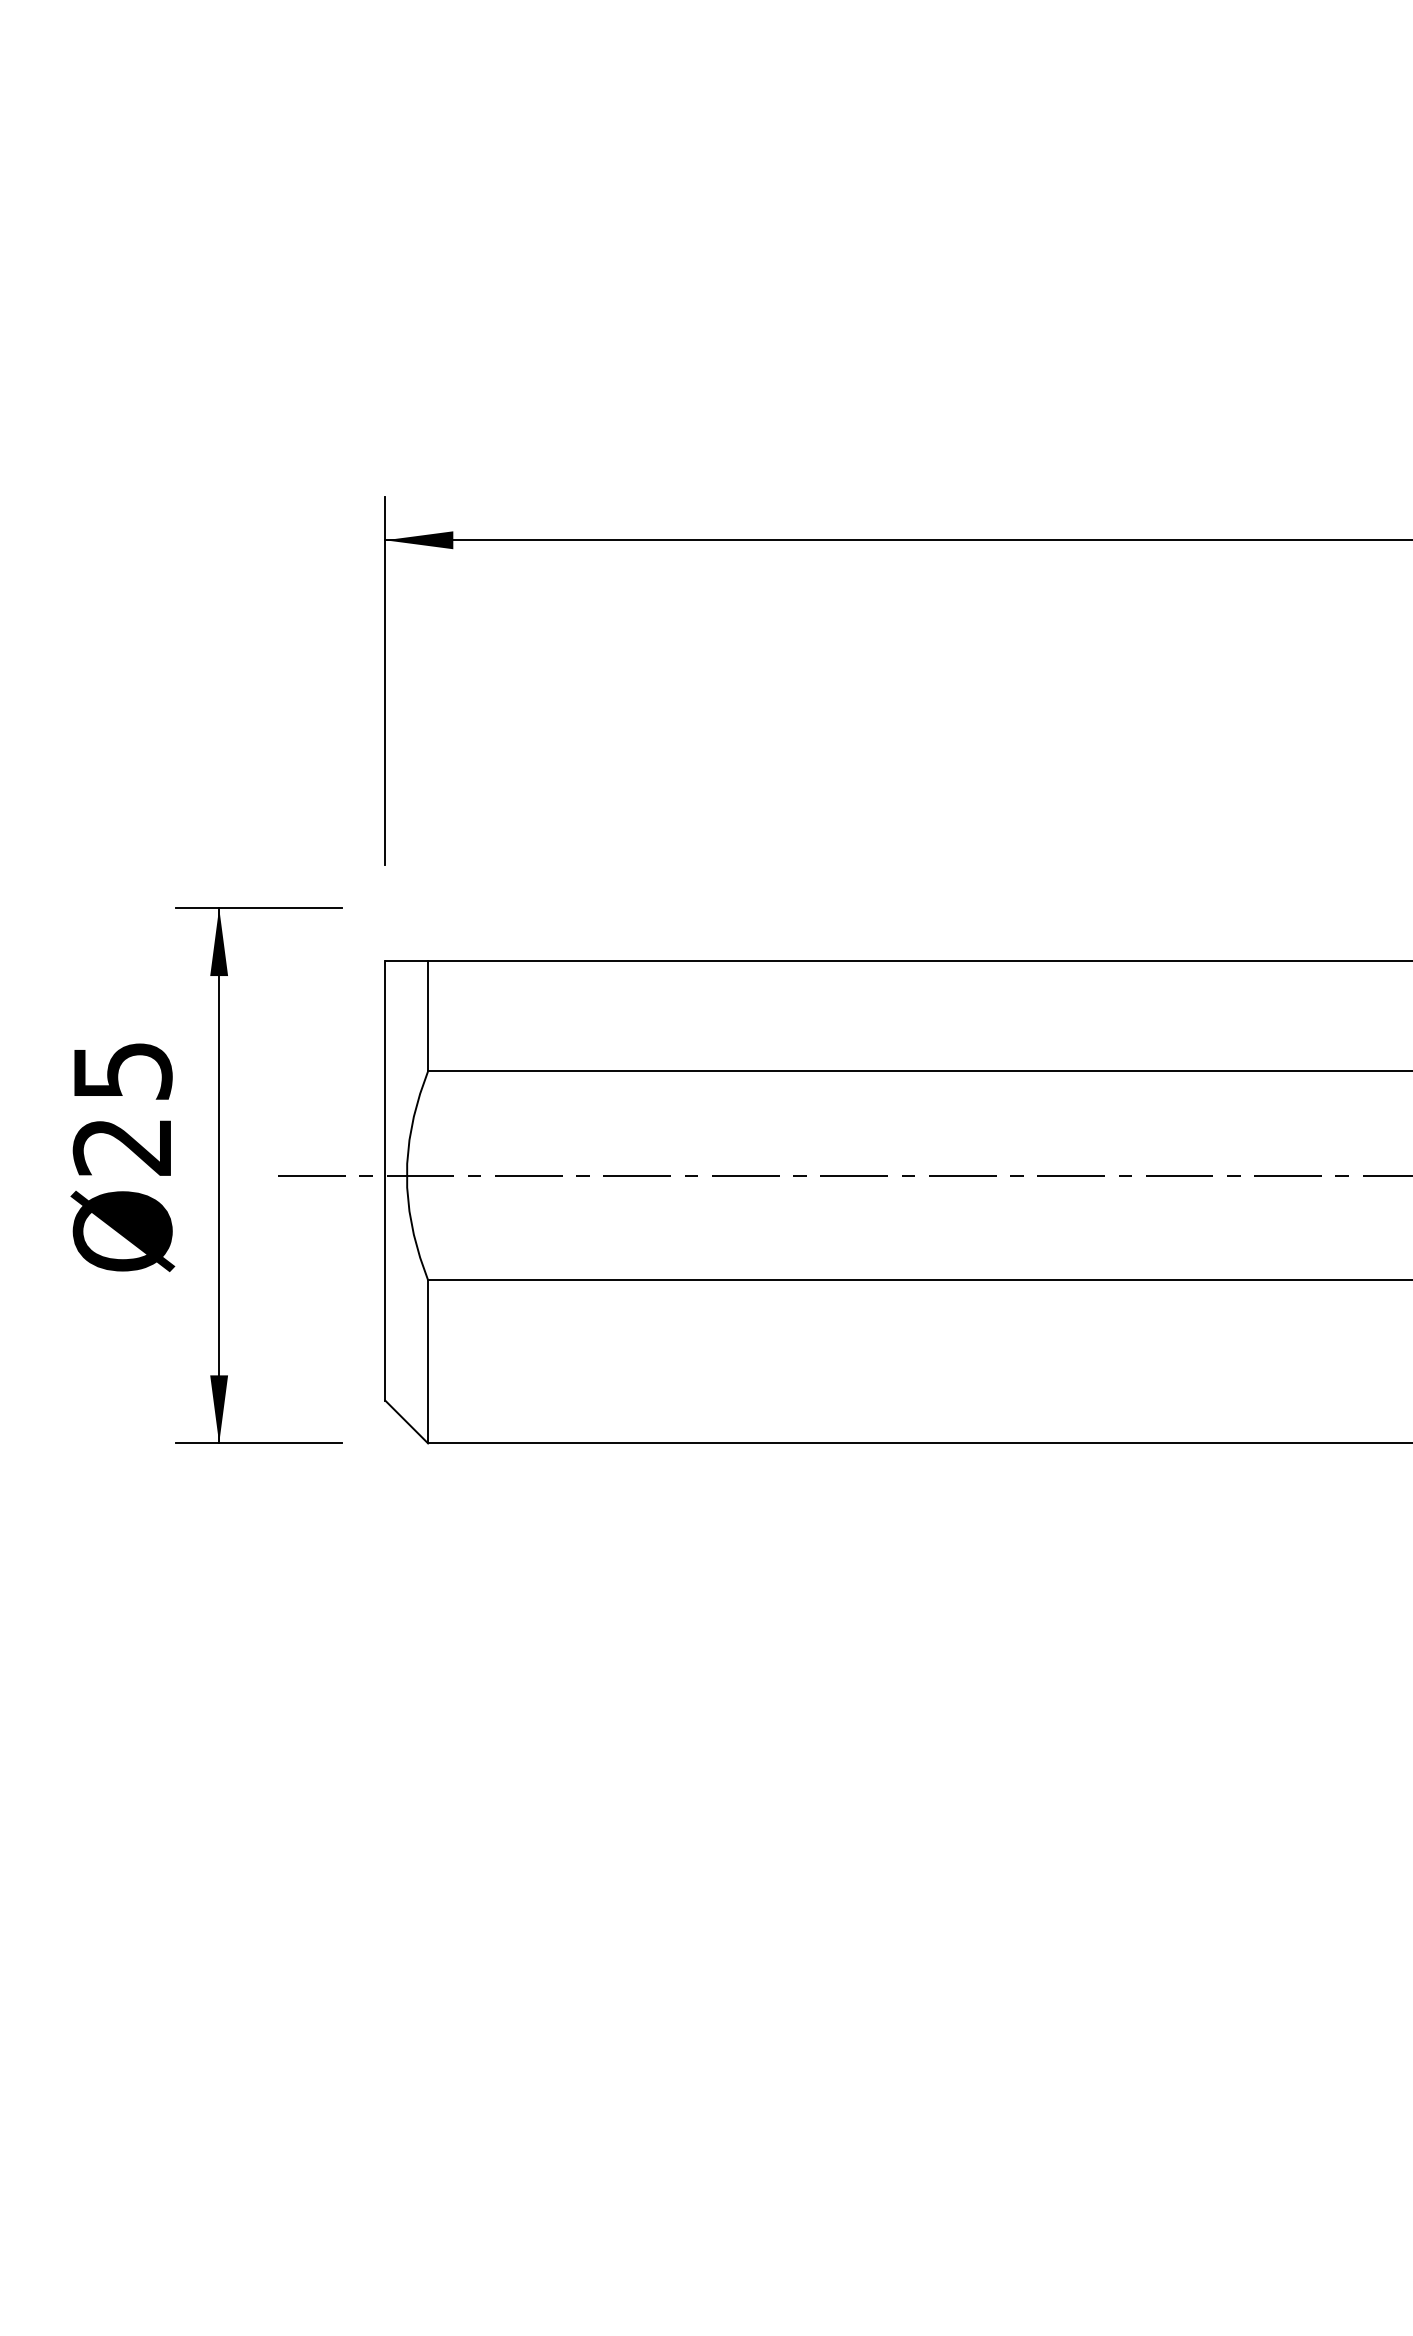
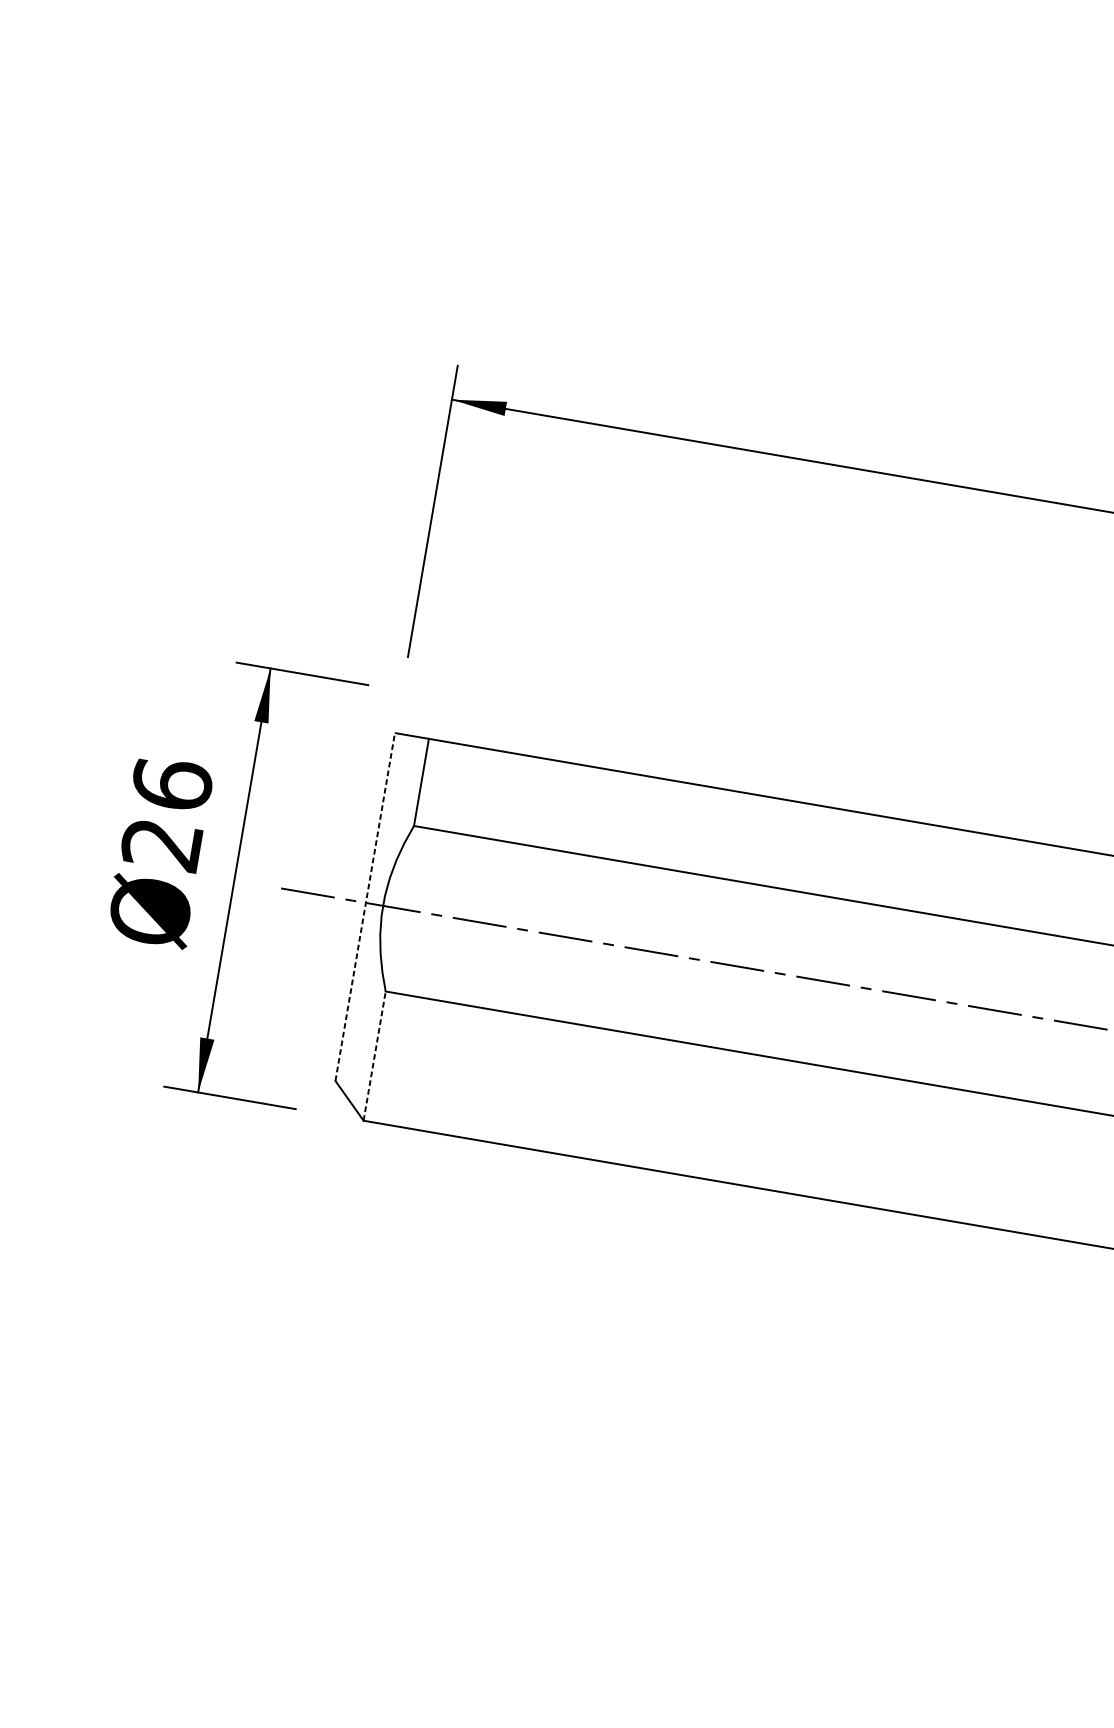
text: (122, 1070) -> (172, 784), Ø25 -> Ø26
line: (385, 1180) -> (365, 906), solid -> dashed
line: (428, 1361) -> (375, 1055), solid -> dashed

